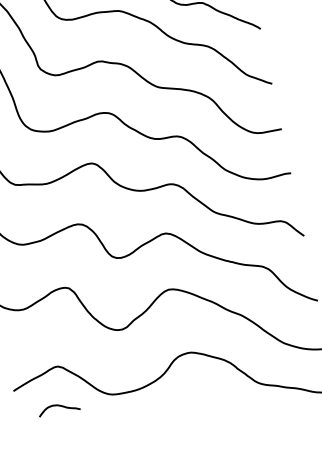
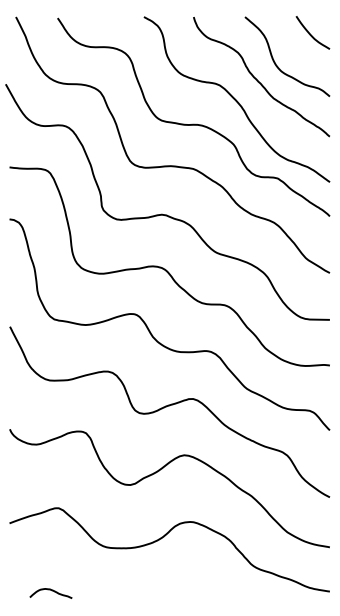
curve: (60, 406) -> (52, 591), moved

